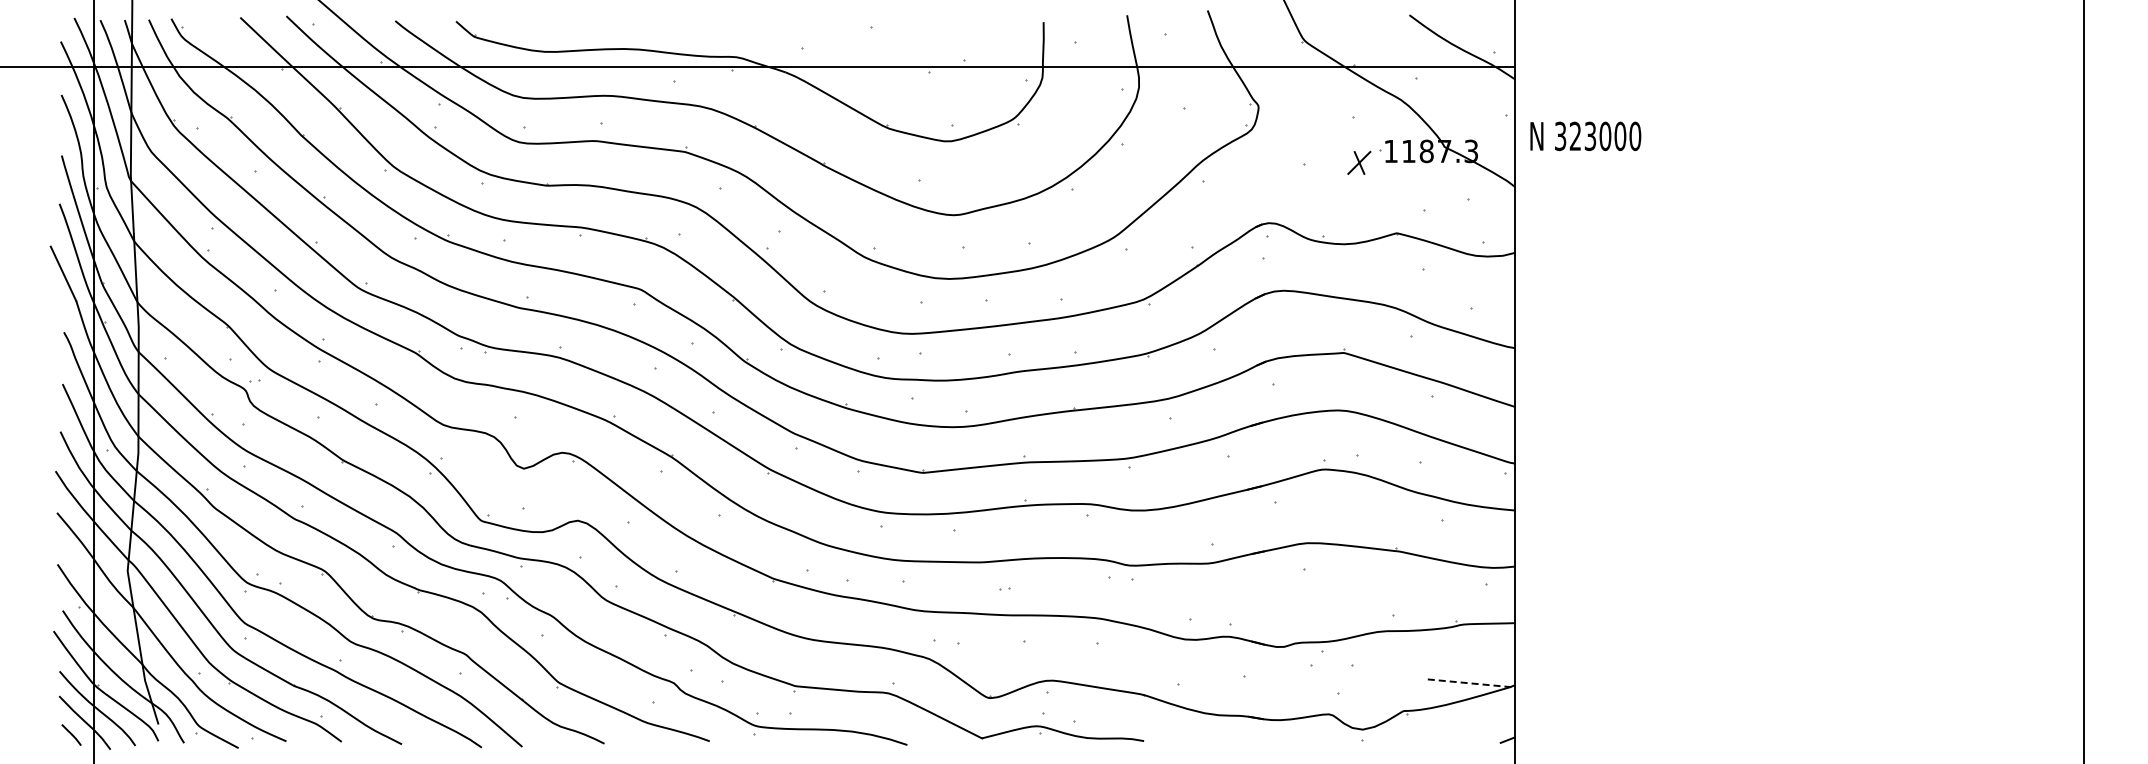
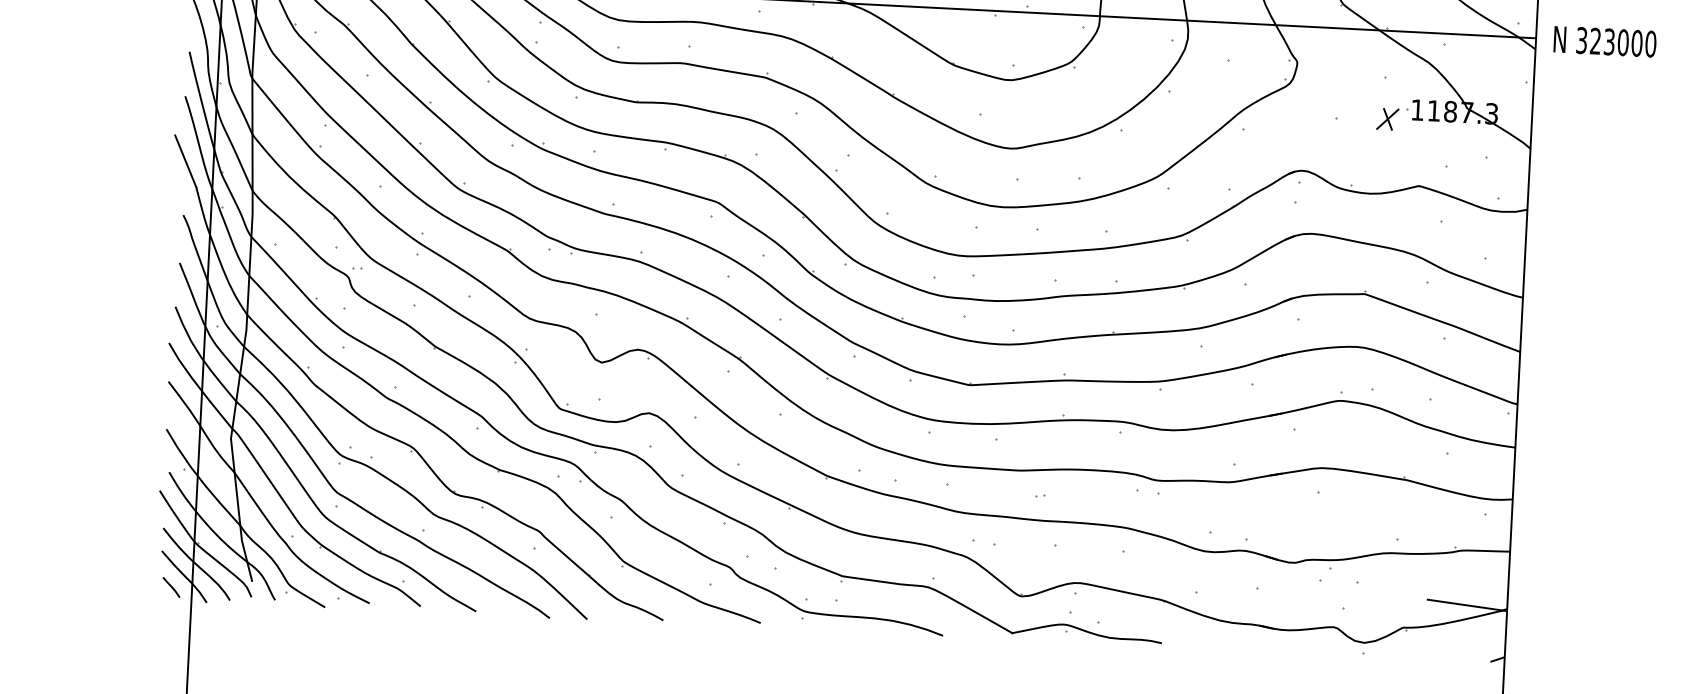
text: (1585, 136) -> (1604, 41), moved
line: (1471, 683) -> (1467, 605), dashed -> solid

